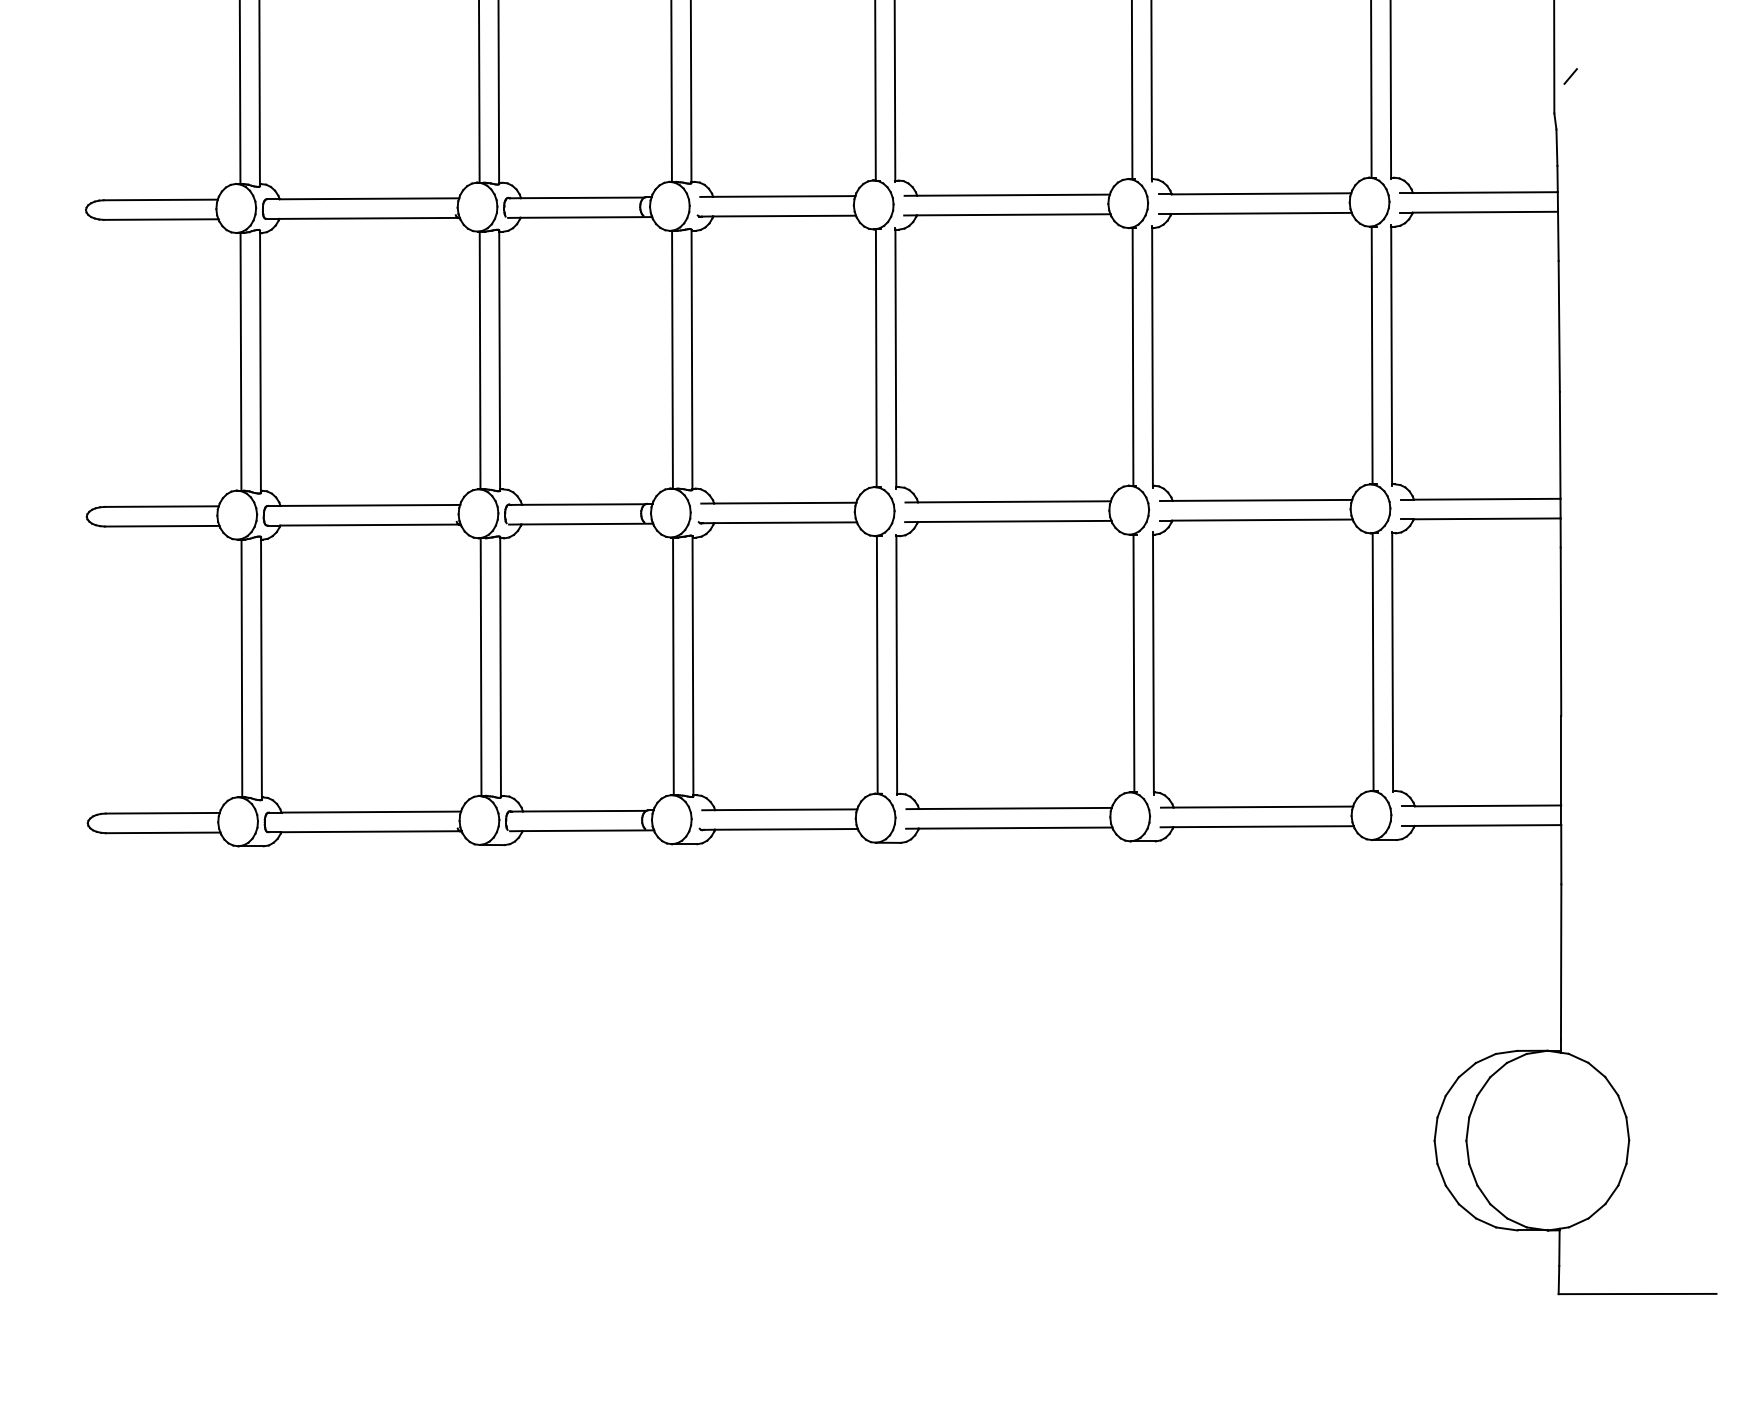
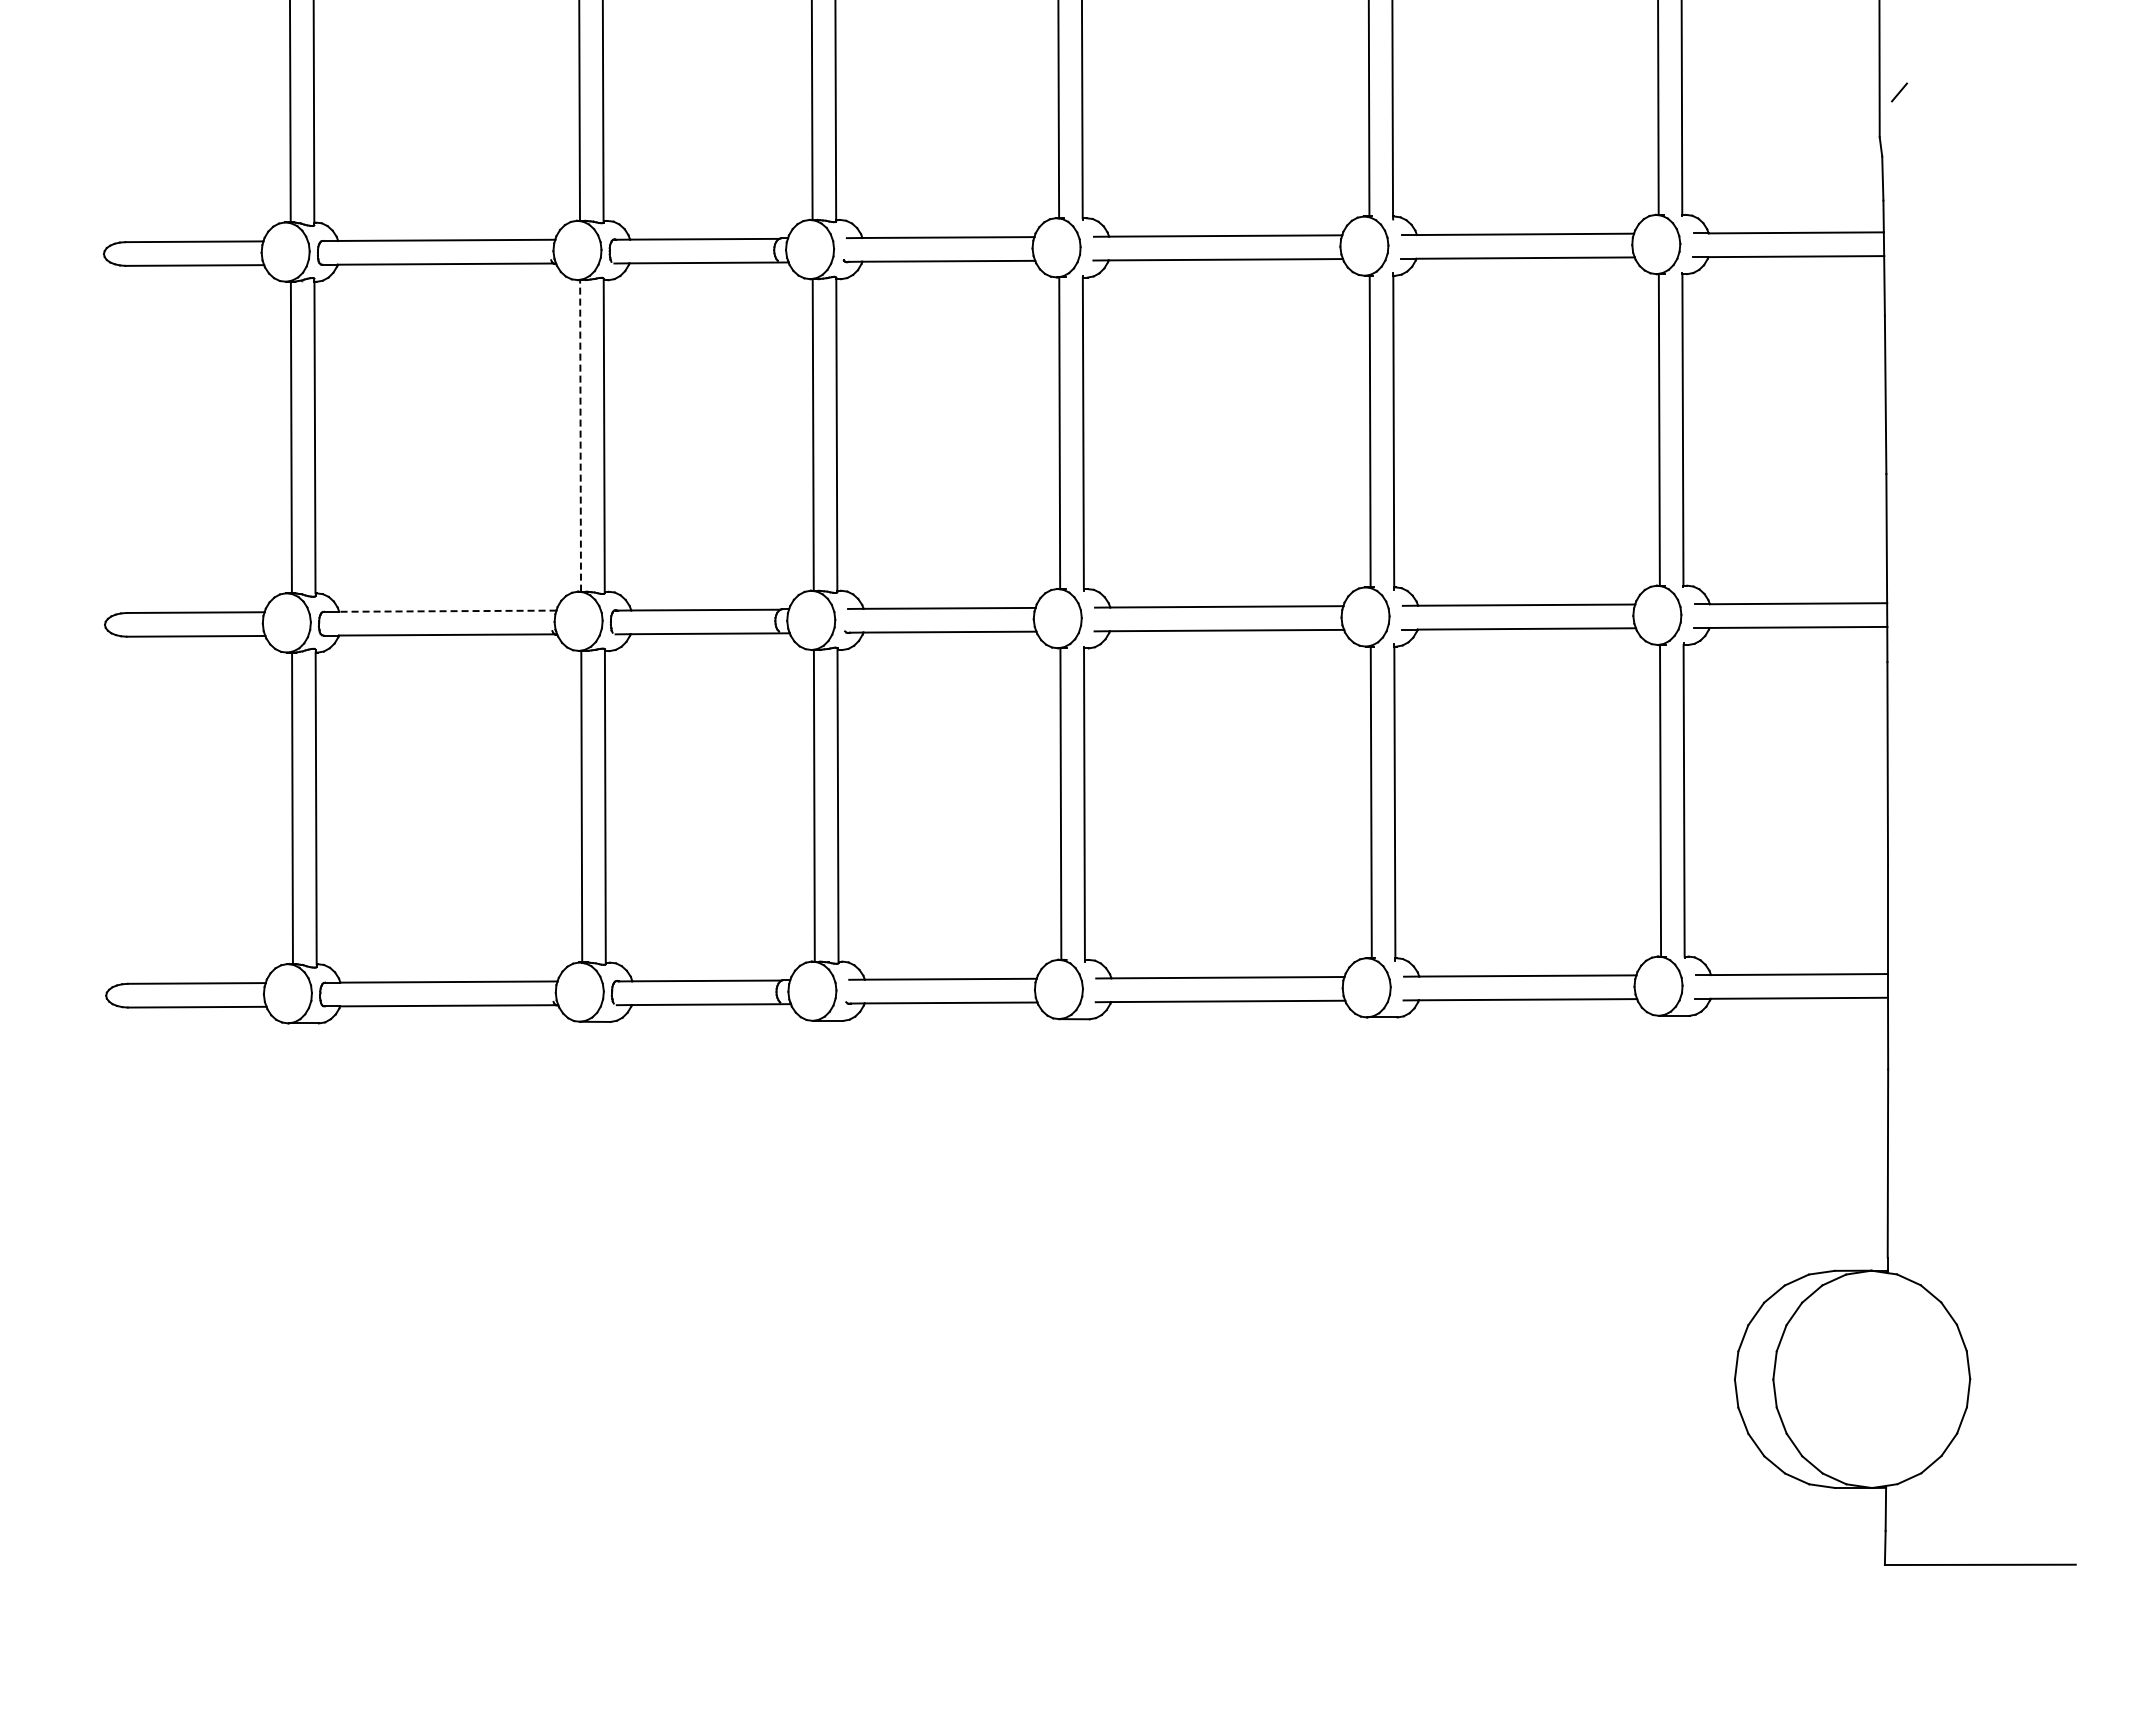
line: (480, 360) -> (580, 435), solid -> dashed
line: (370, 505) -> (447, 611), solid -> dashed

